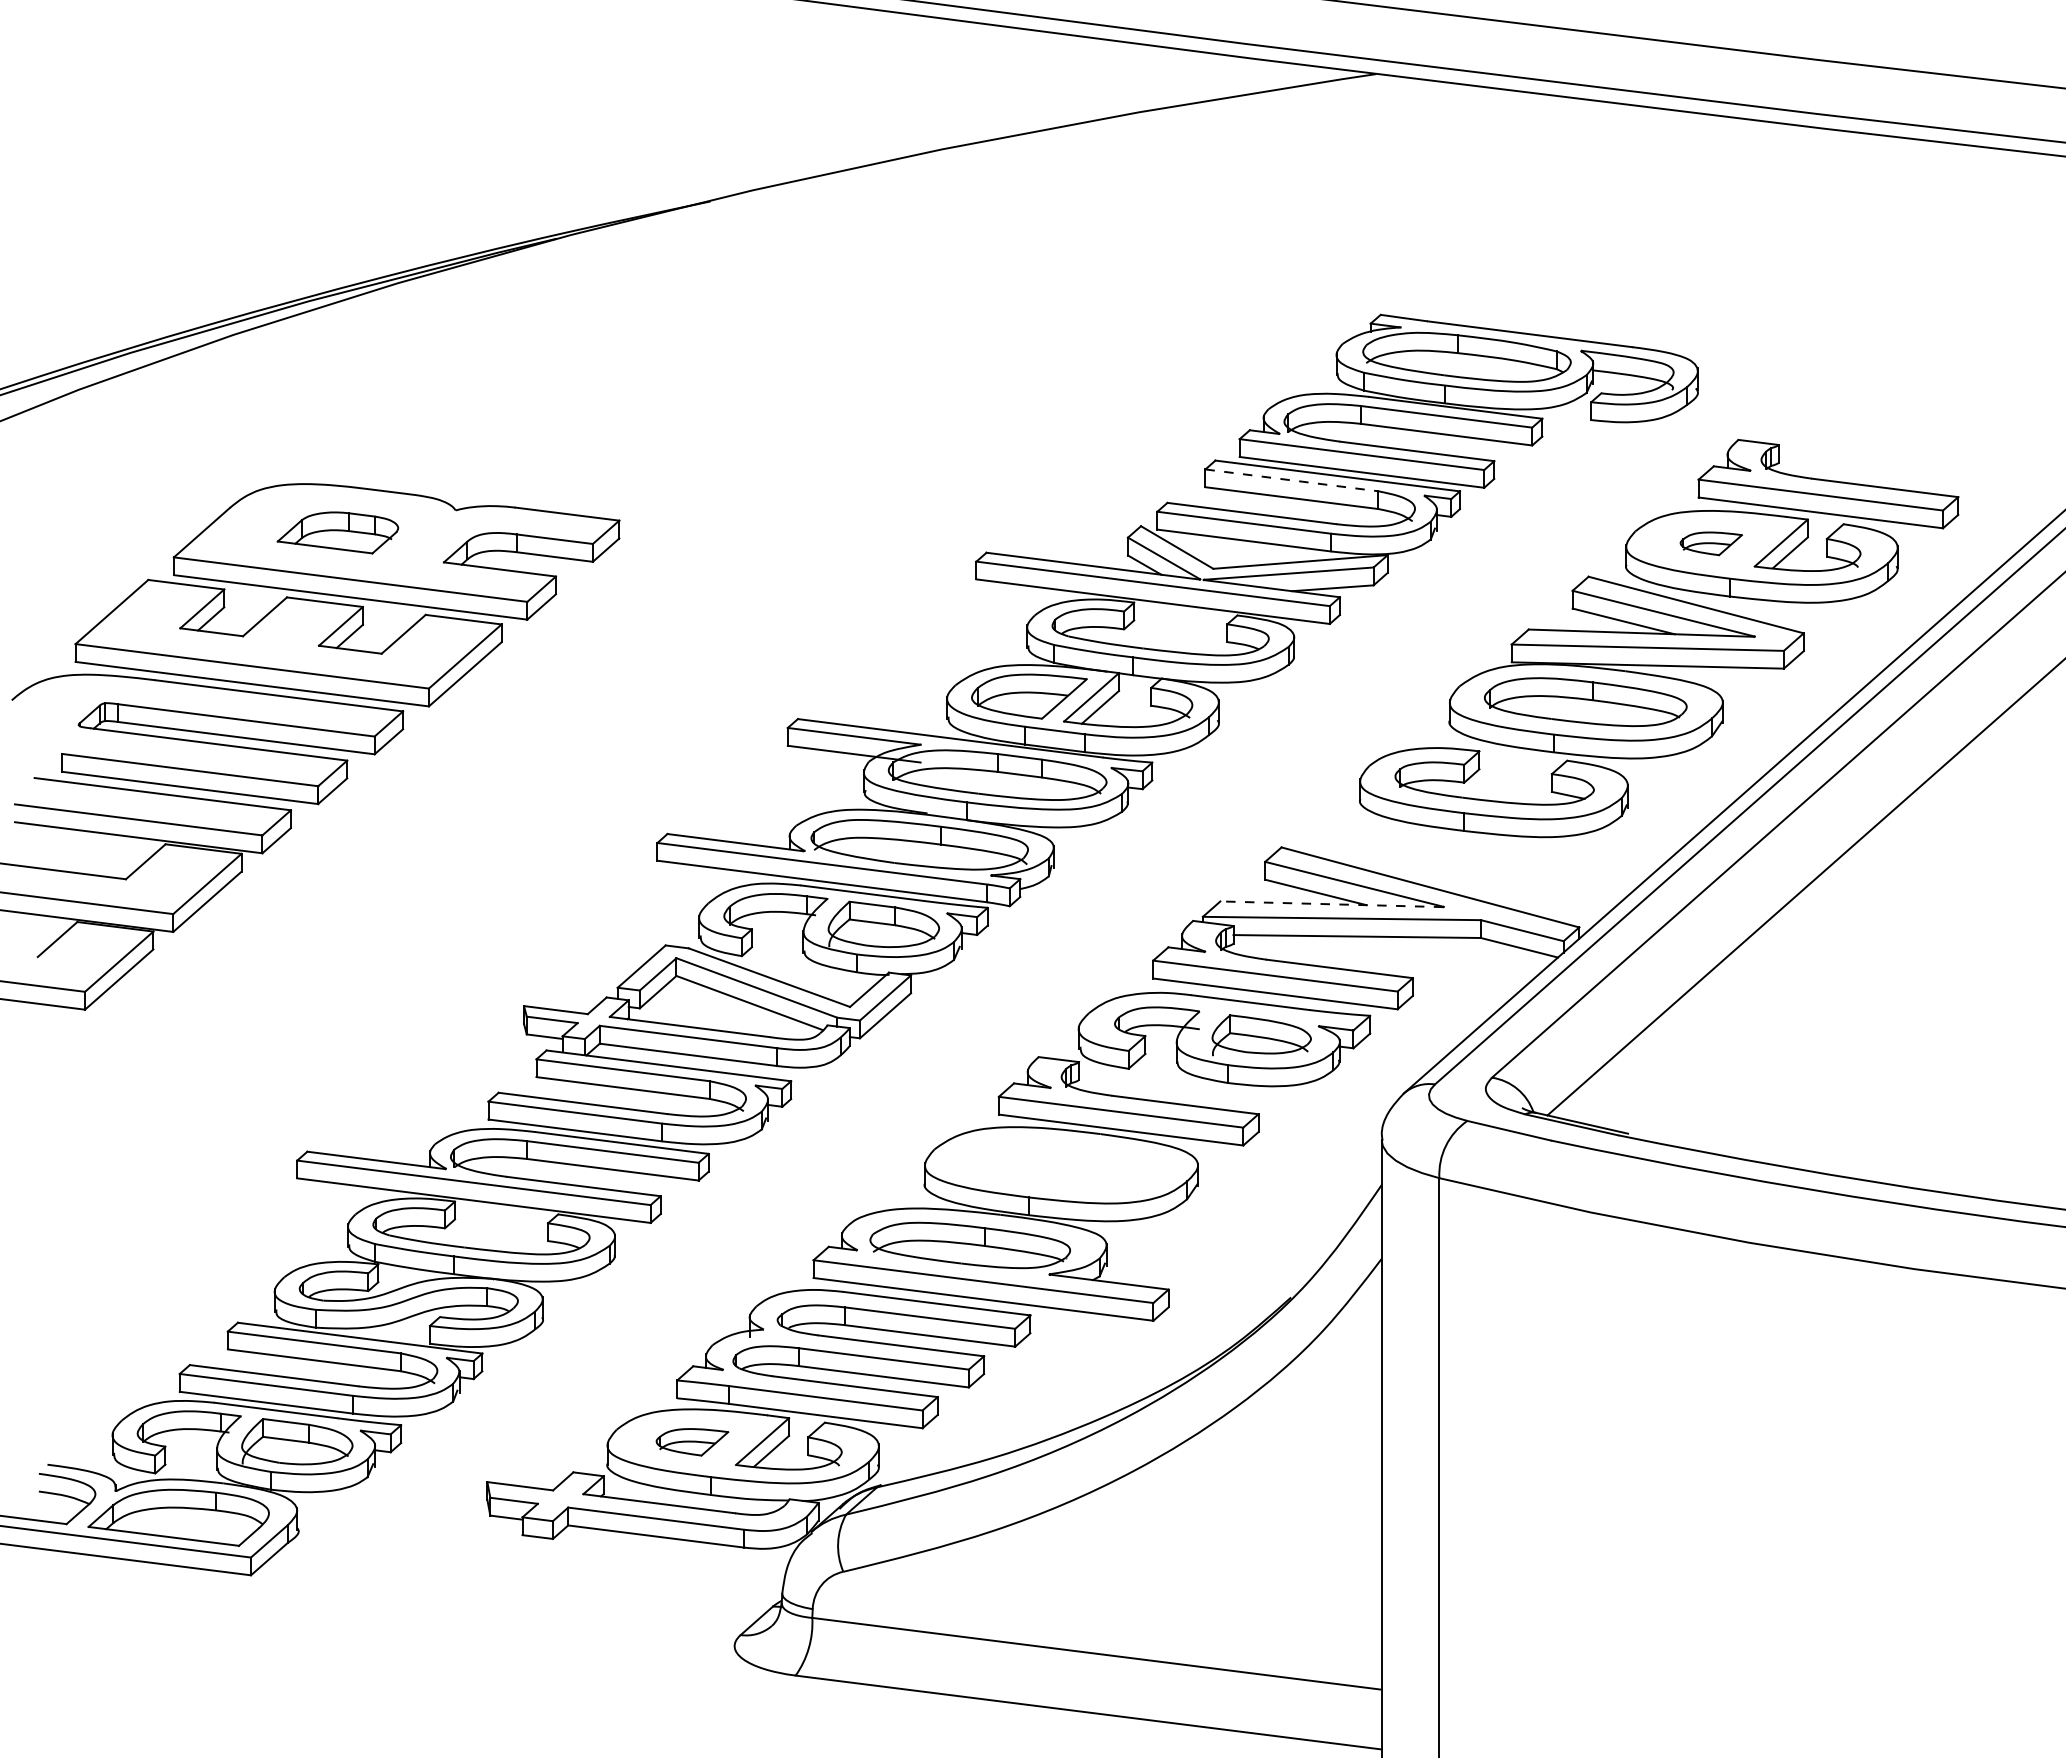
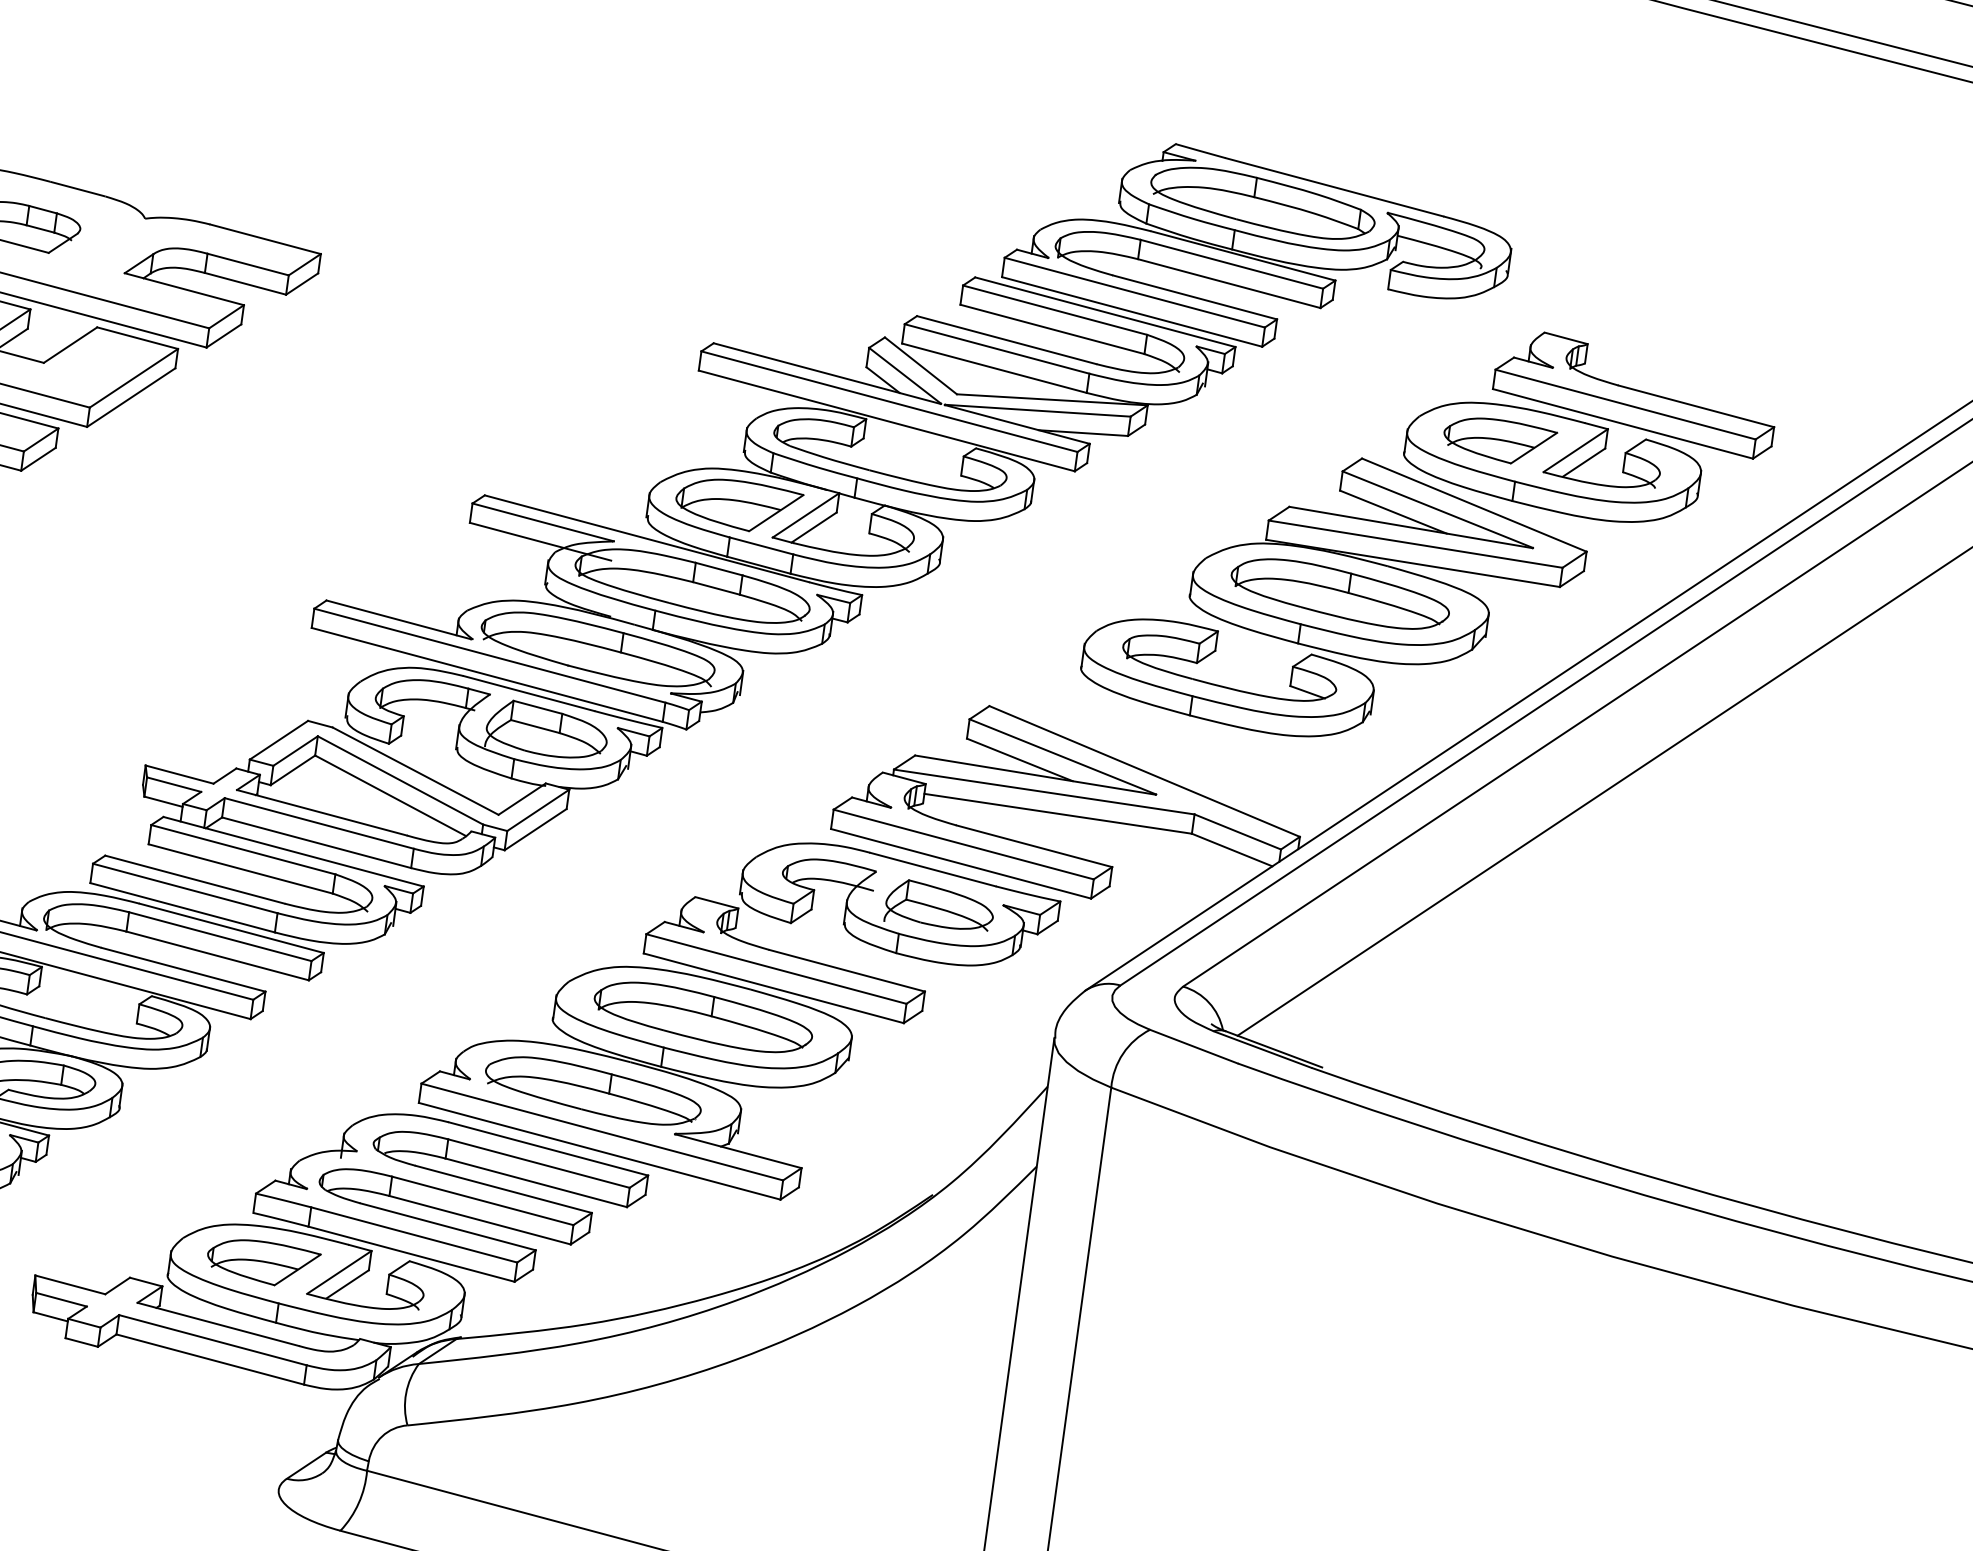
line: (1292, 480) -> (1055, 310), dashed -> solid
part: (1711, 543) -> (1500, 440), size x1.67
line: (1331, 904) -> (1035, 775), dashed -> solid
part: (1060, 1164) -> (703, 1016), added
part: (692, 1442) -> (263, 1263), size x1.43

